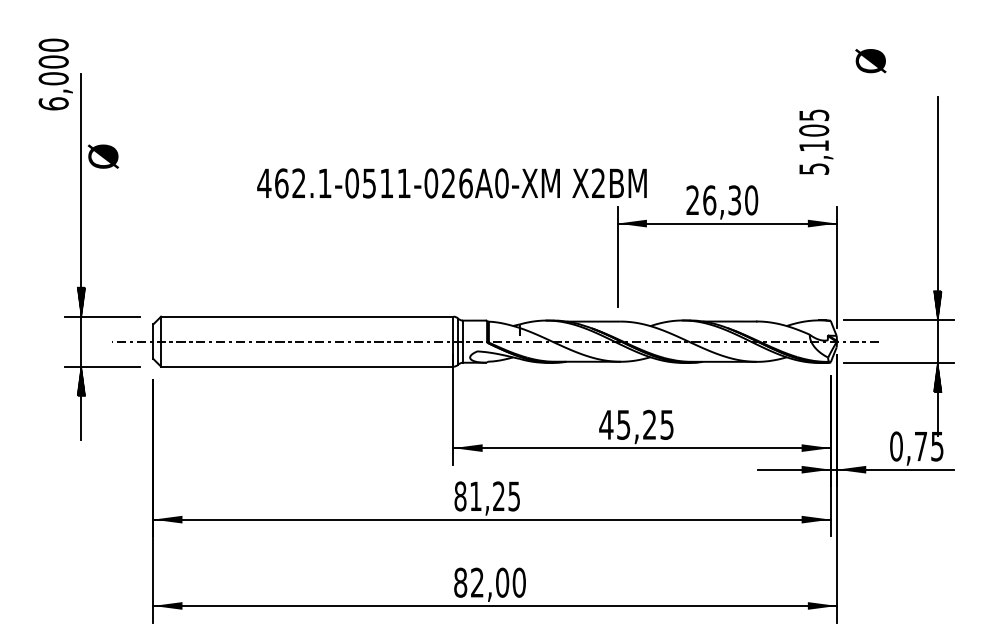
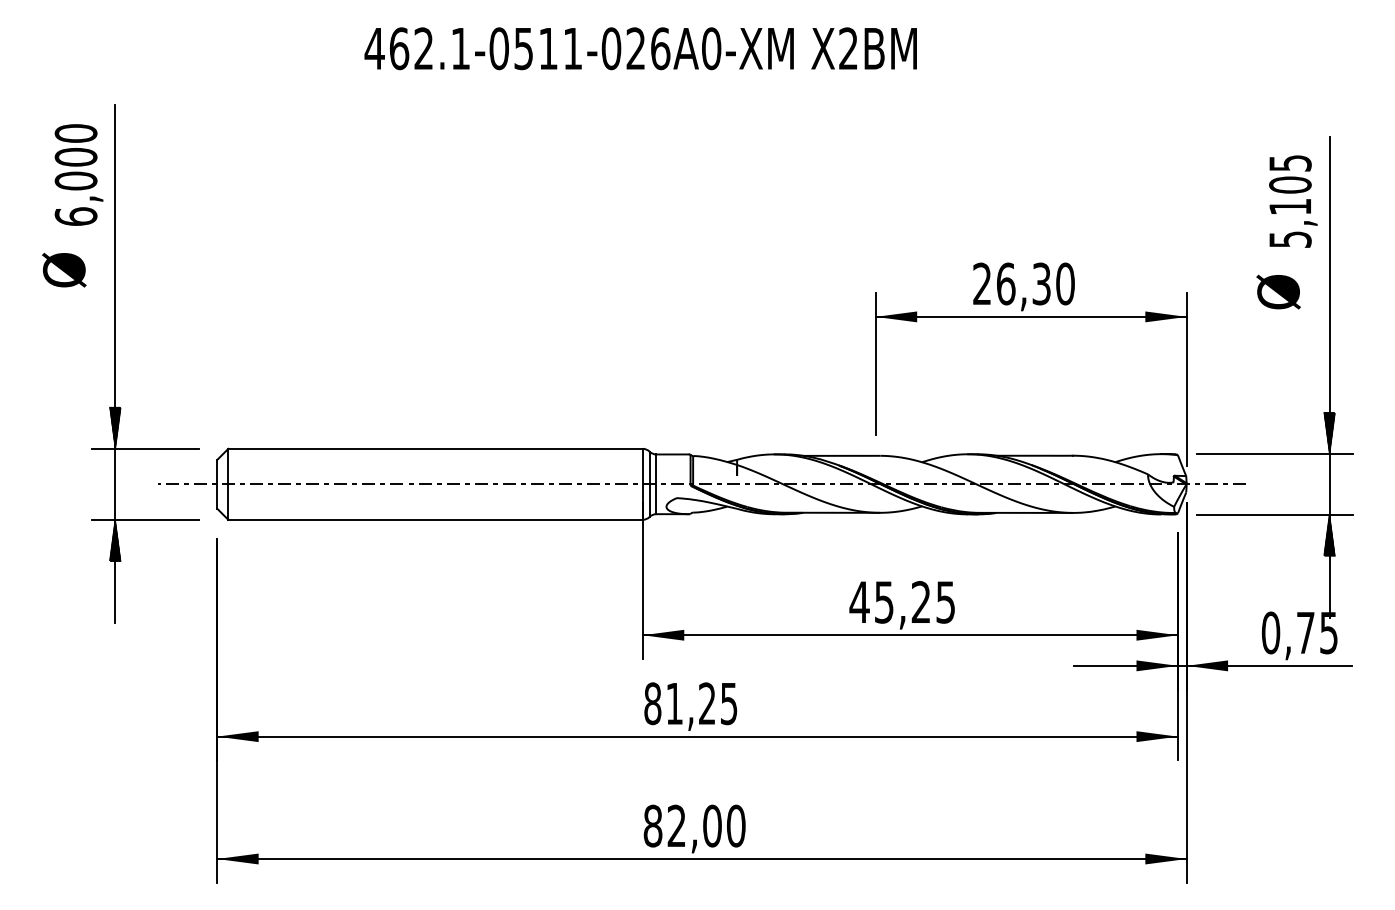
text: (870, 61) -> (1278, 292), moved
text: (55, 74) -> (78, 174), moved
text: (816, 141) -> (1293, 200), moved
text: (102, 156) -> (63, 269), moved
text: (451, 183) -> (640, 48), moved

